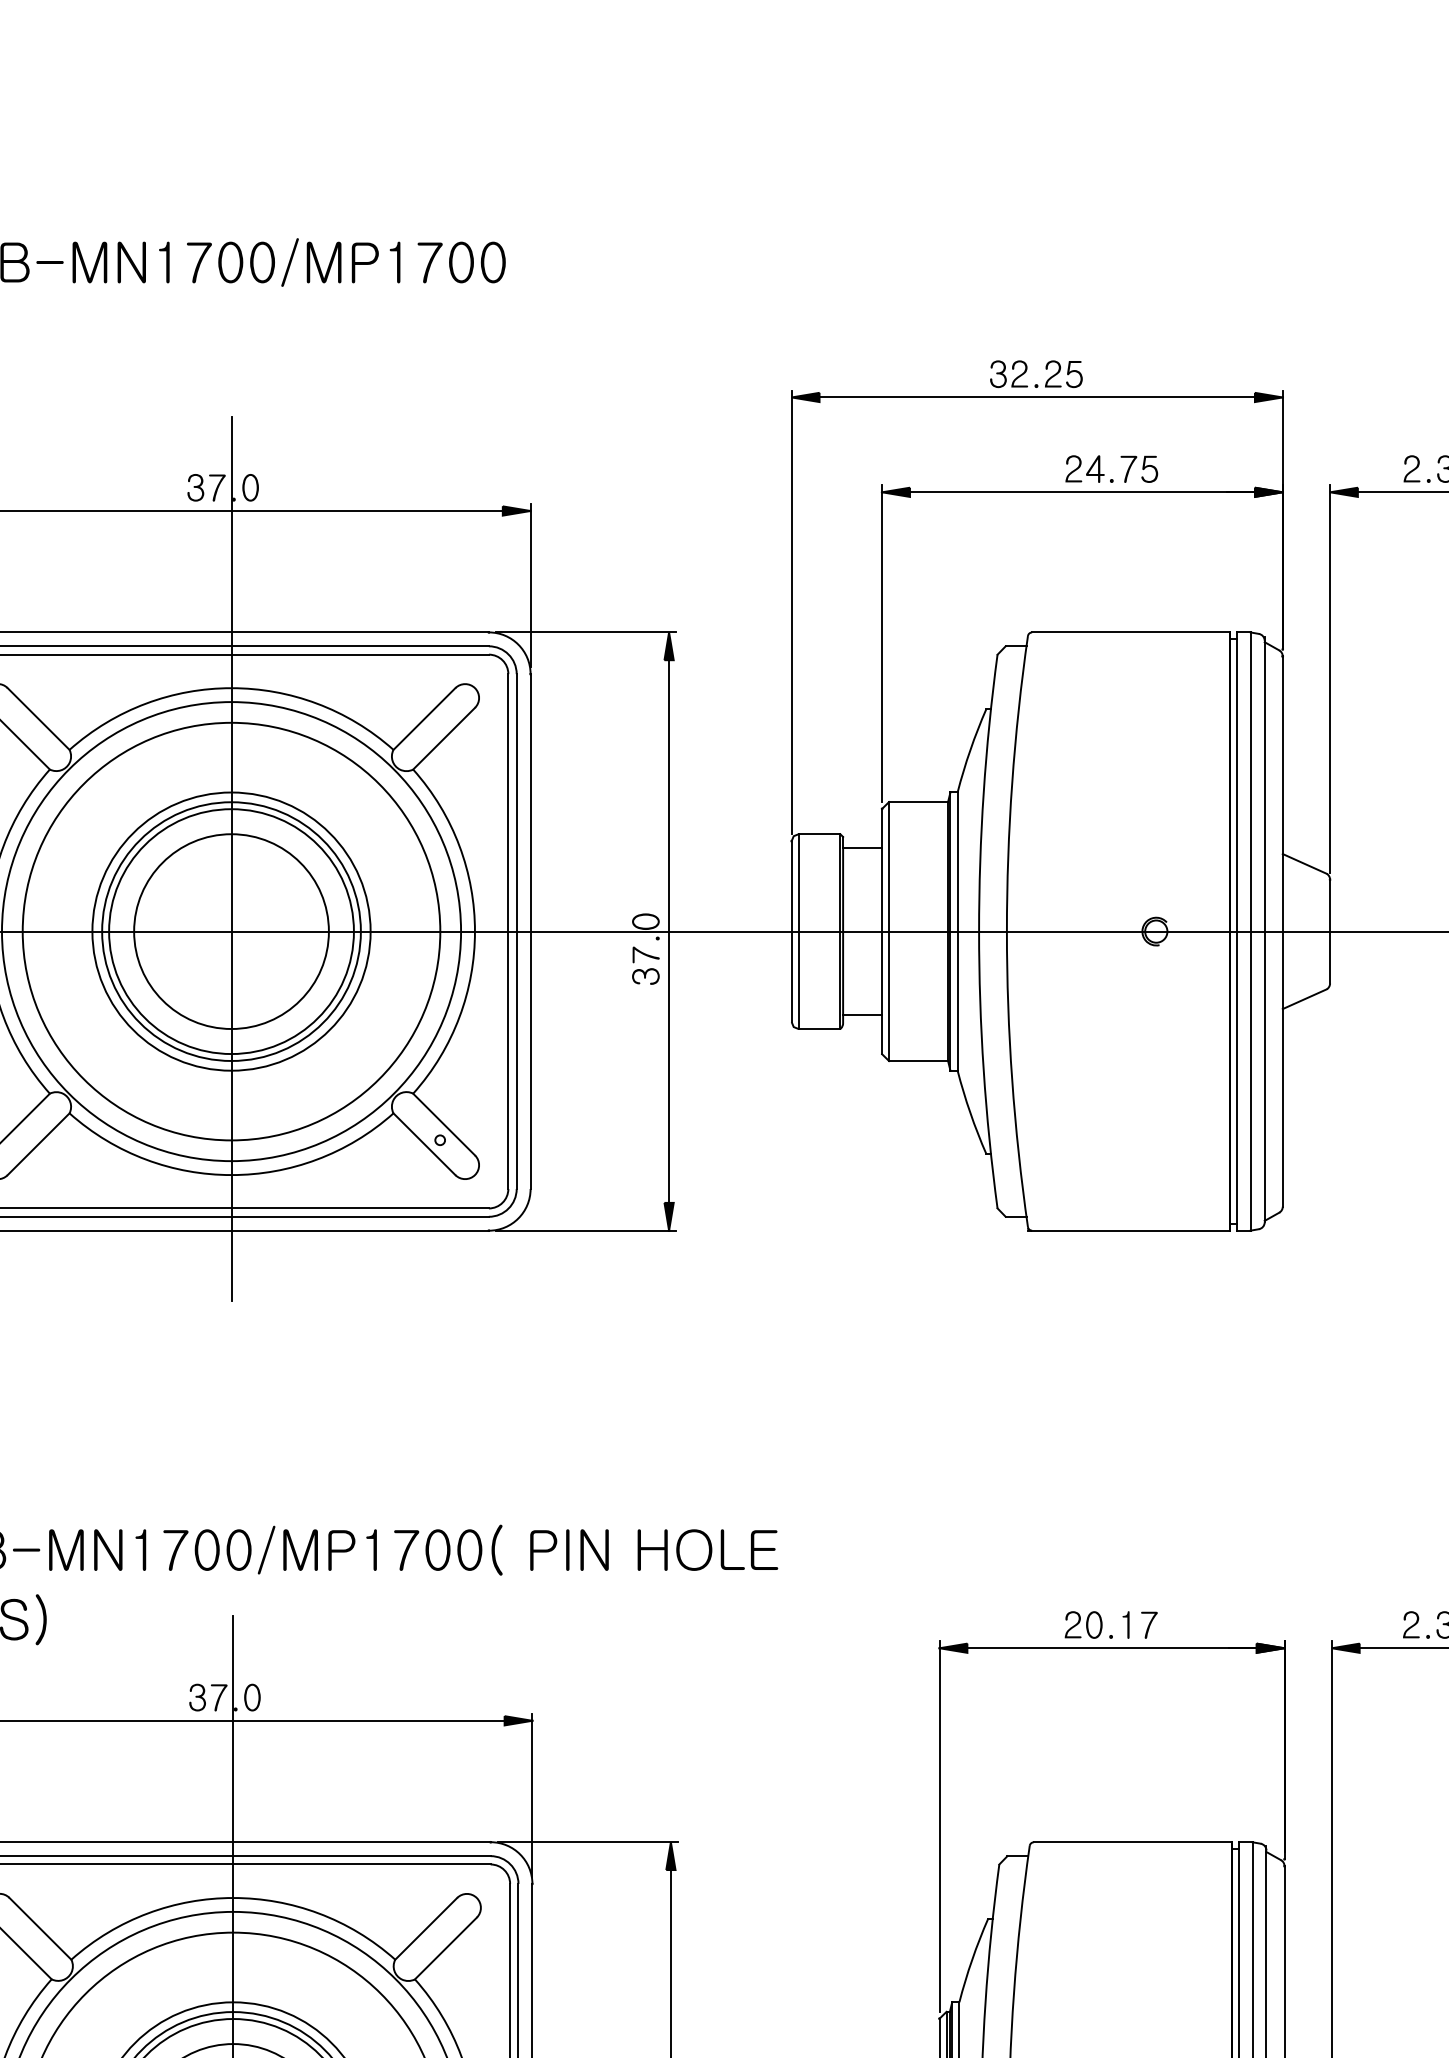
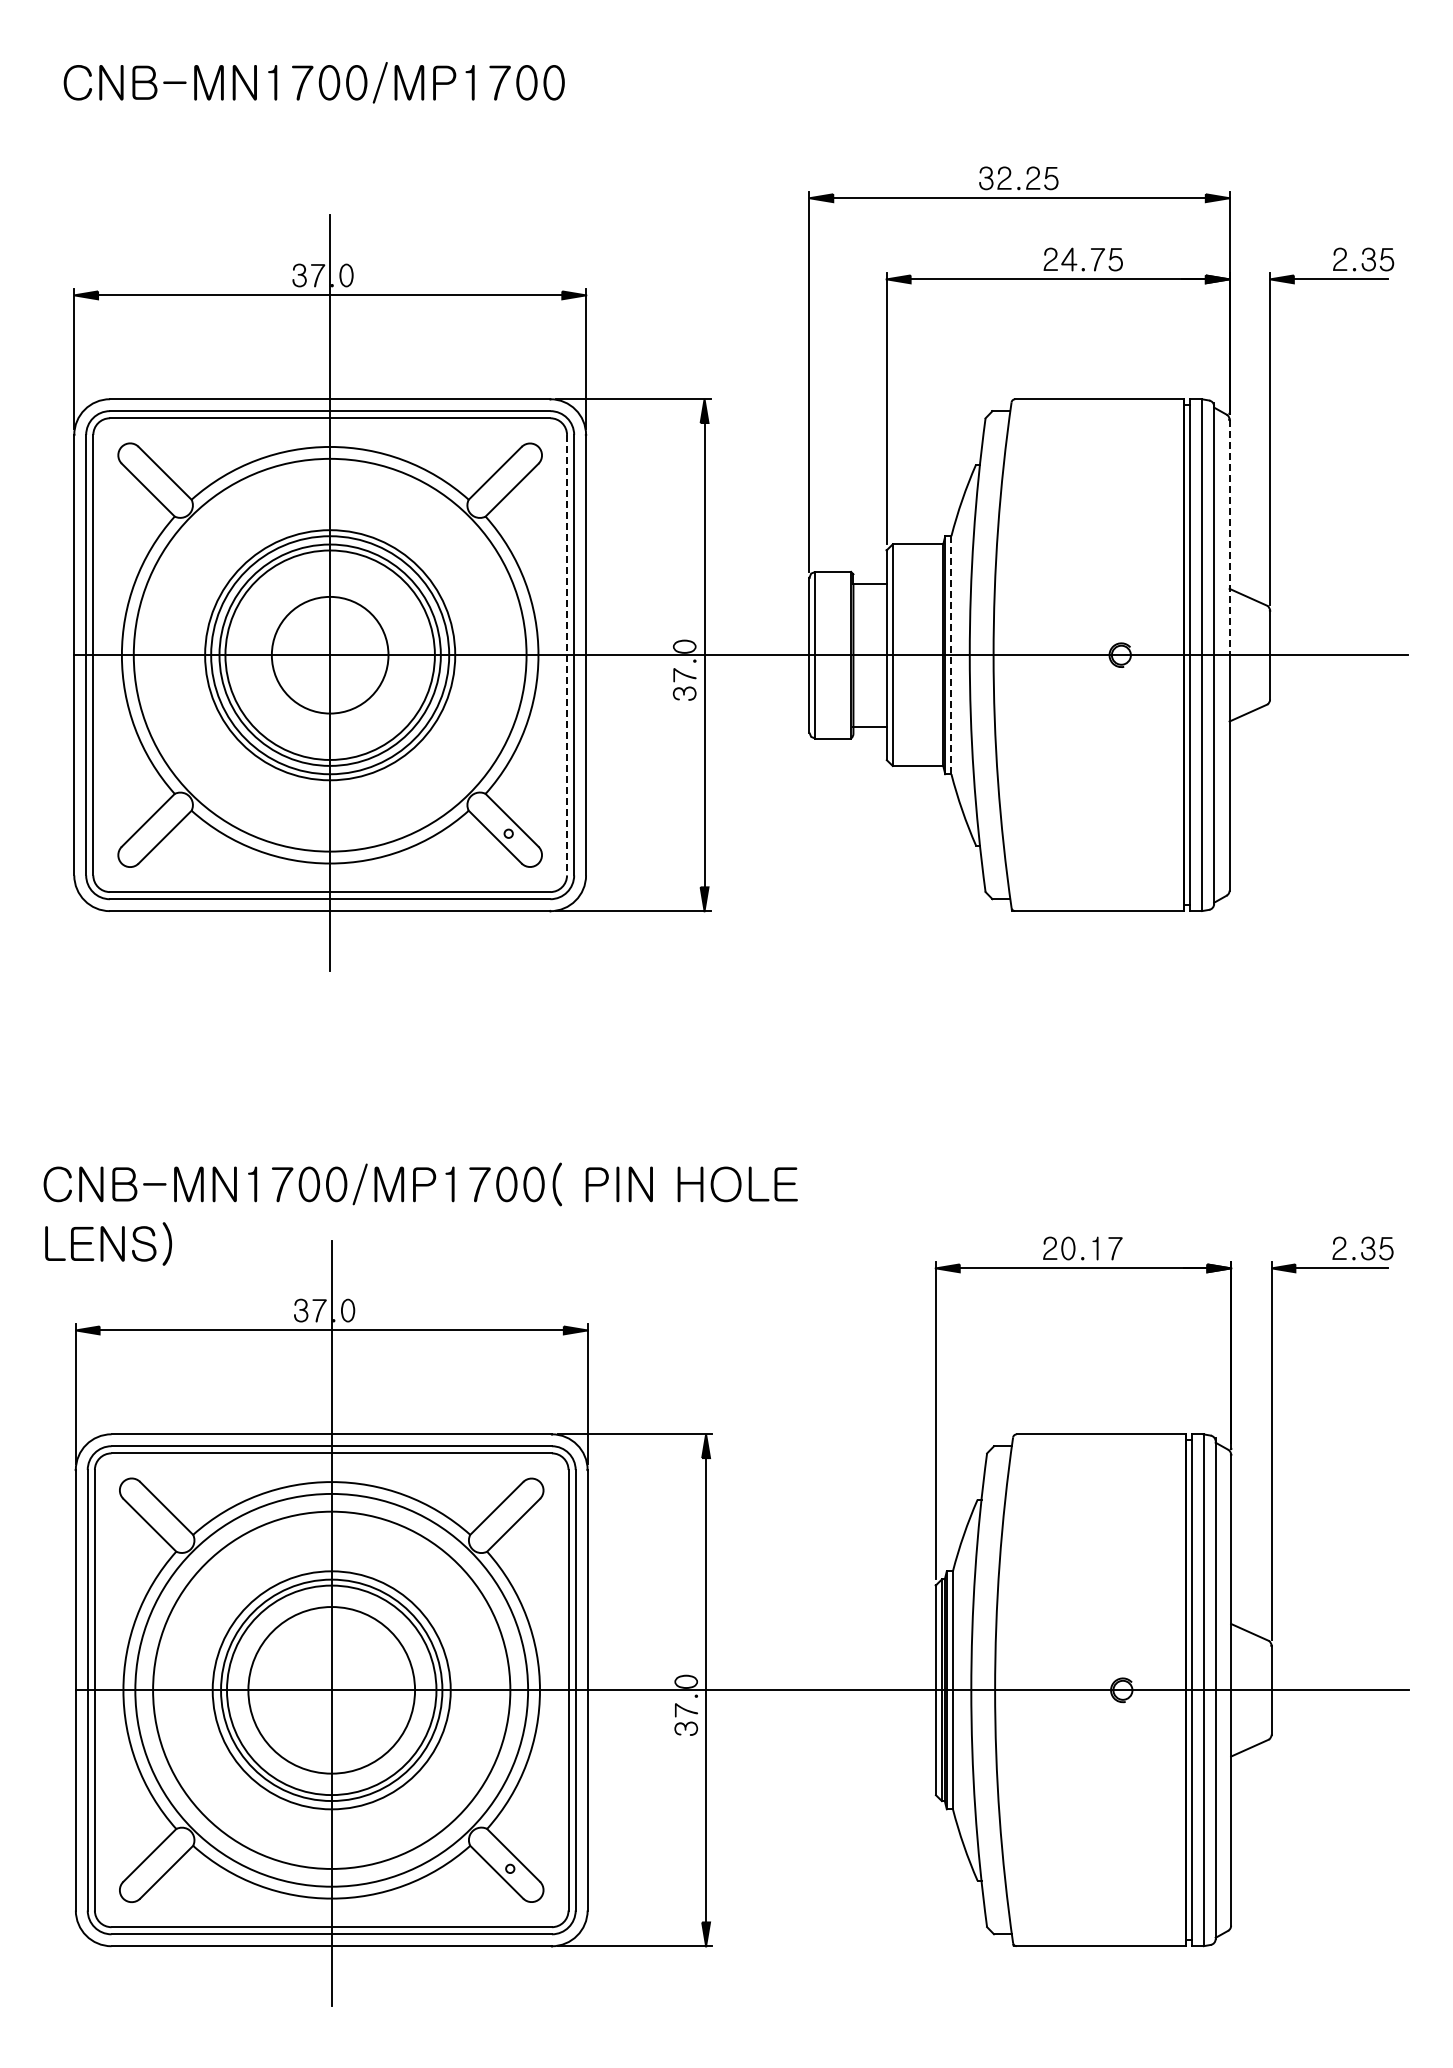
line: (1282, 794) -> (1229, 537), solid -> dashed
circle: (230, 930) -> (329, 654), size x0.7
circle: (230, 930) -> (329, 654), size x0.7
line: (957, 930) -> (951, 654), solid -> dashed
line: (508, 931) -> (567, 655), solid -> dashed

